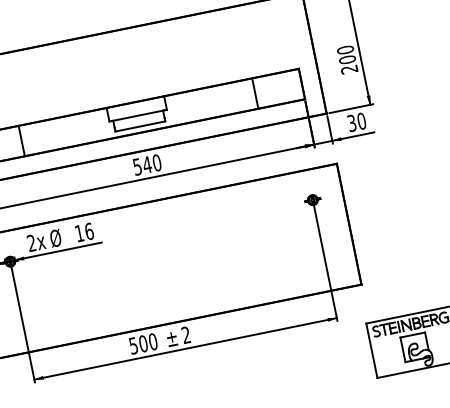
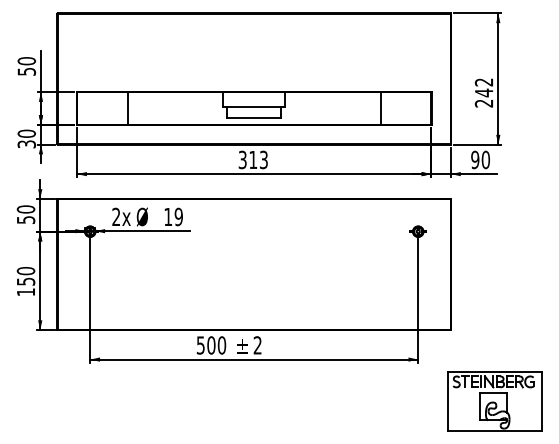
text: (345, 54) -> (483, 87), 200 -> 242
text: (352, 122) -> (475, 159), 30 -> 90
text: (147, 164) -> (253, 159), 540 -> 313
text: (88, 231) -> (178, 216), 16 -> 19

